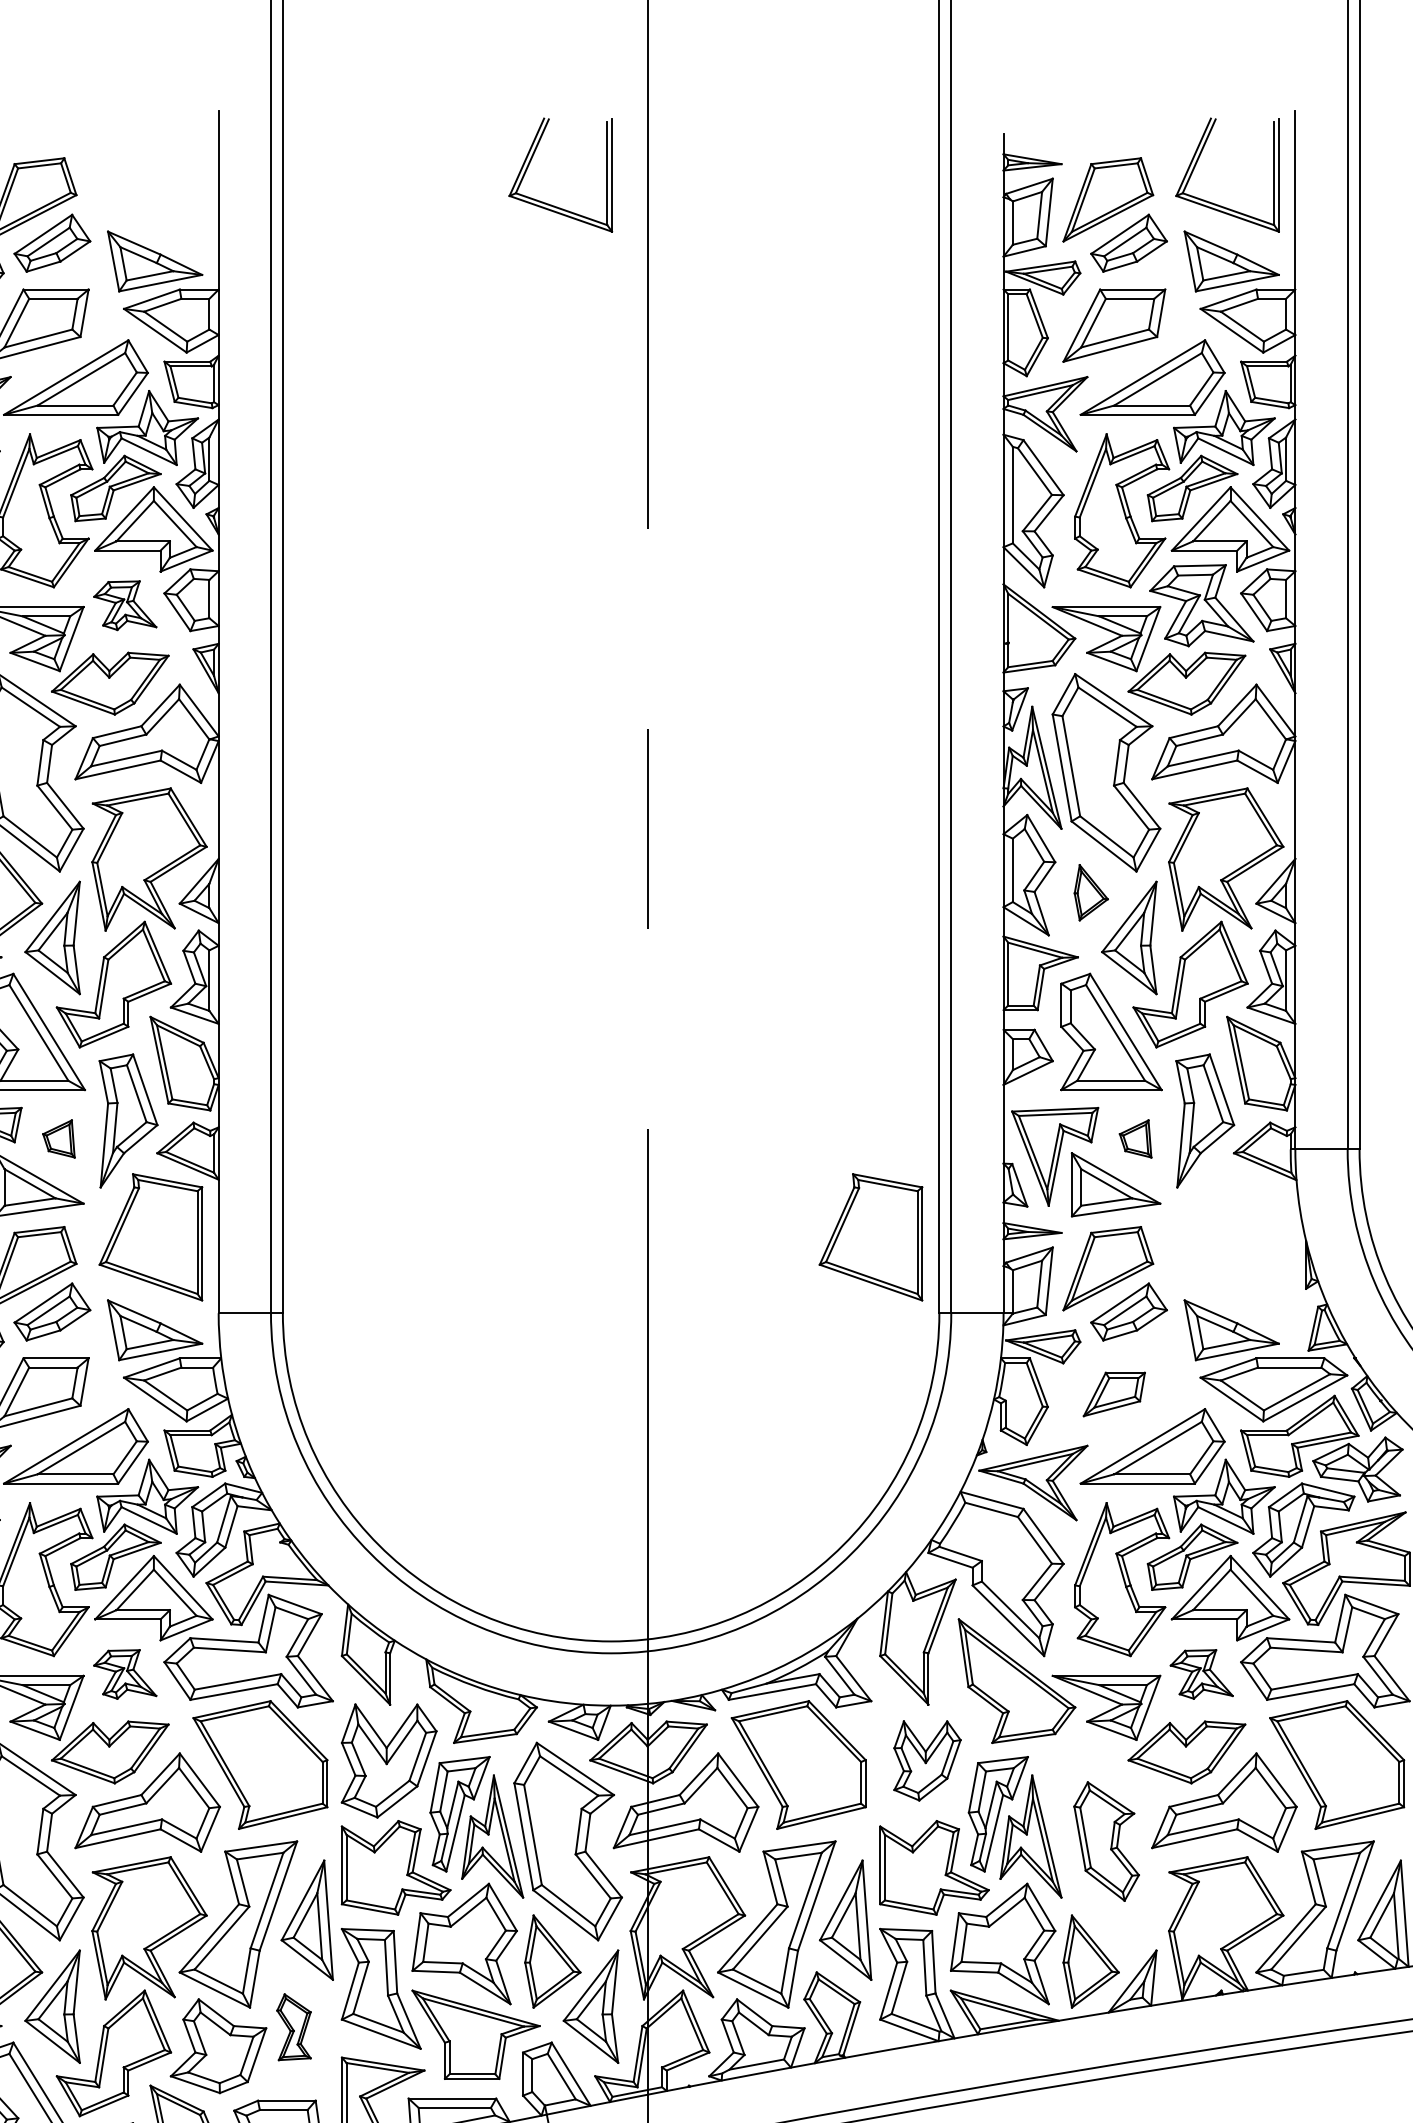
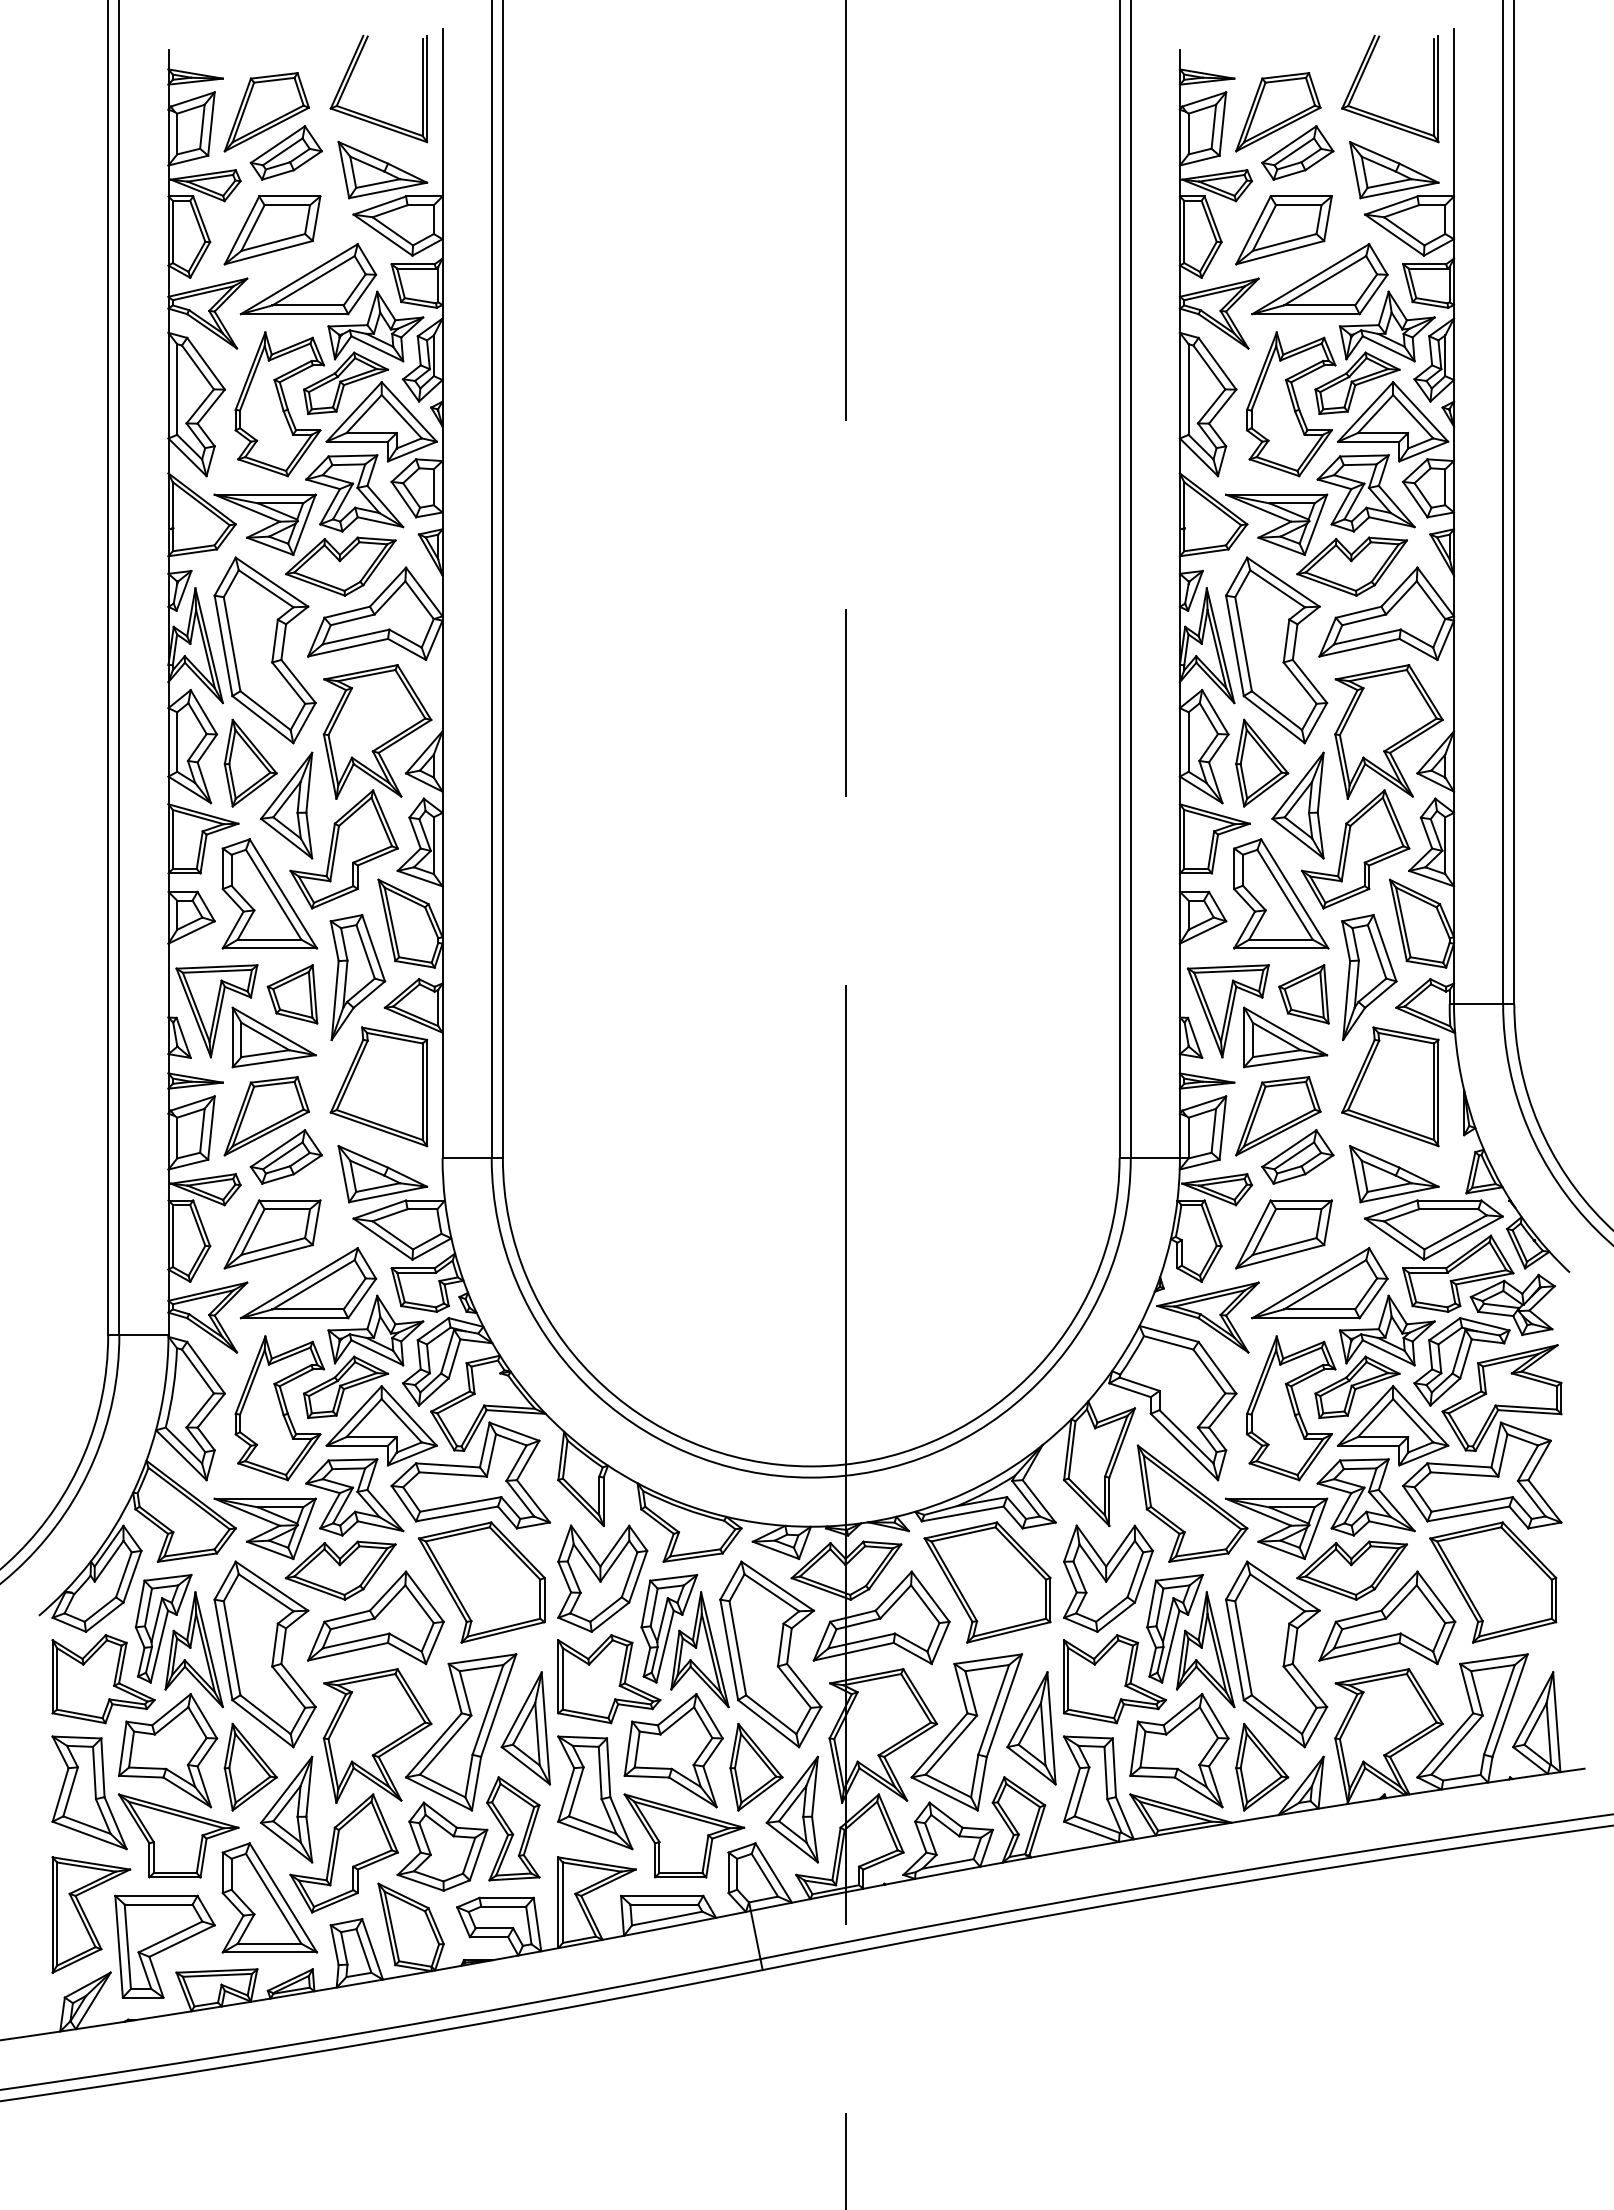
part: (551, 204) -> (370, 116), moved
part: (124, 605) -> (354, 493), size x1.67
part: (1091, 892) -> (1262, 762), size x1.67
part: (58, 1139) -> (292, 994), size x1.67
part: (1135, 1139) -> (1303, 994), size x1.67
part: (871, 1237) -> (1390, 1086), moved
part: (1113, 1394) -> (1283, 1234), size x1.67
part: (124, 1674) -> (354, 1497), size x1.67
part: (1201, 1674) -> (1365, 1497), size x1.67
part: (927, 1760) -> (1108, 1578), size x1.43
part: (1106, 1841) -> (1276, 1654), size x1.67
part: (294, 2026) -> (513, 1828), size x1.67

